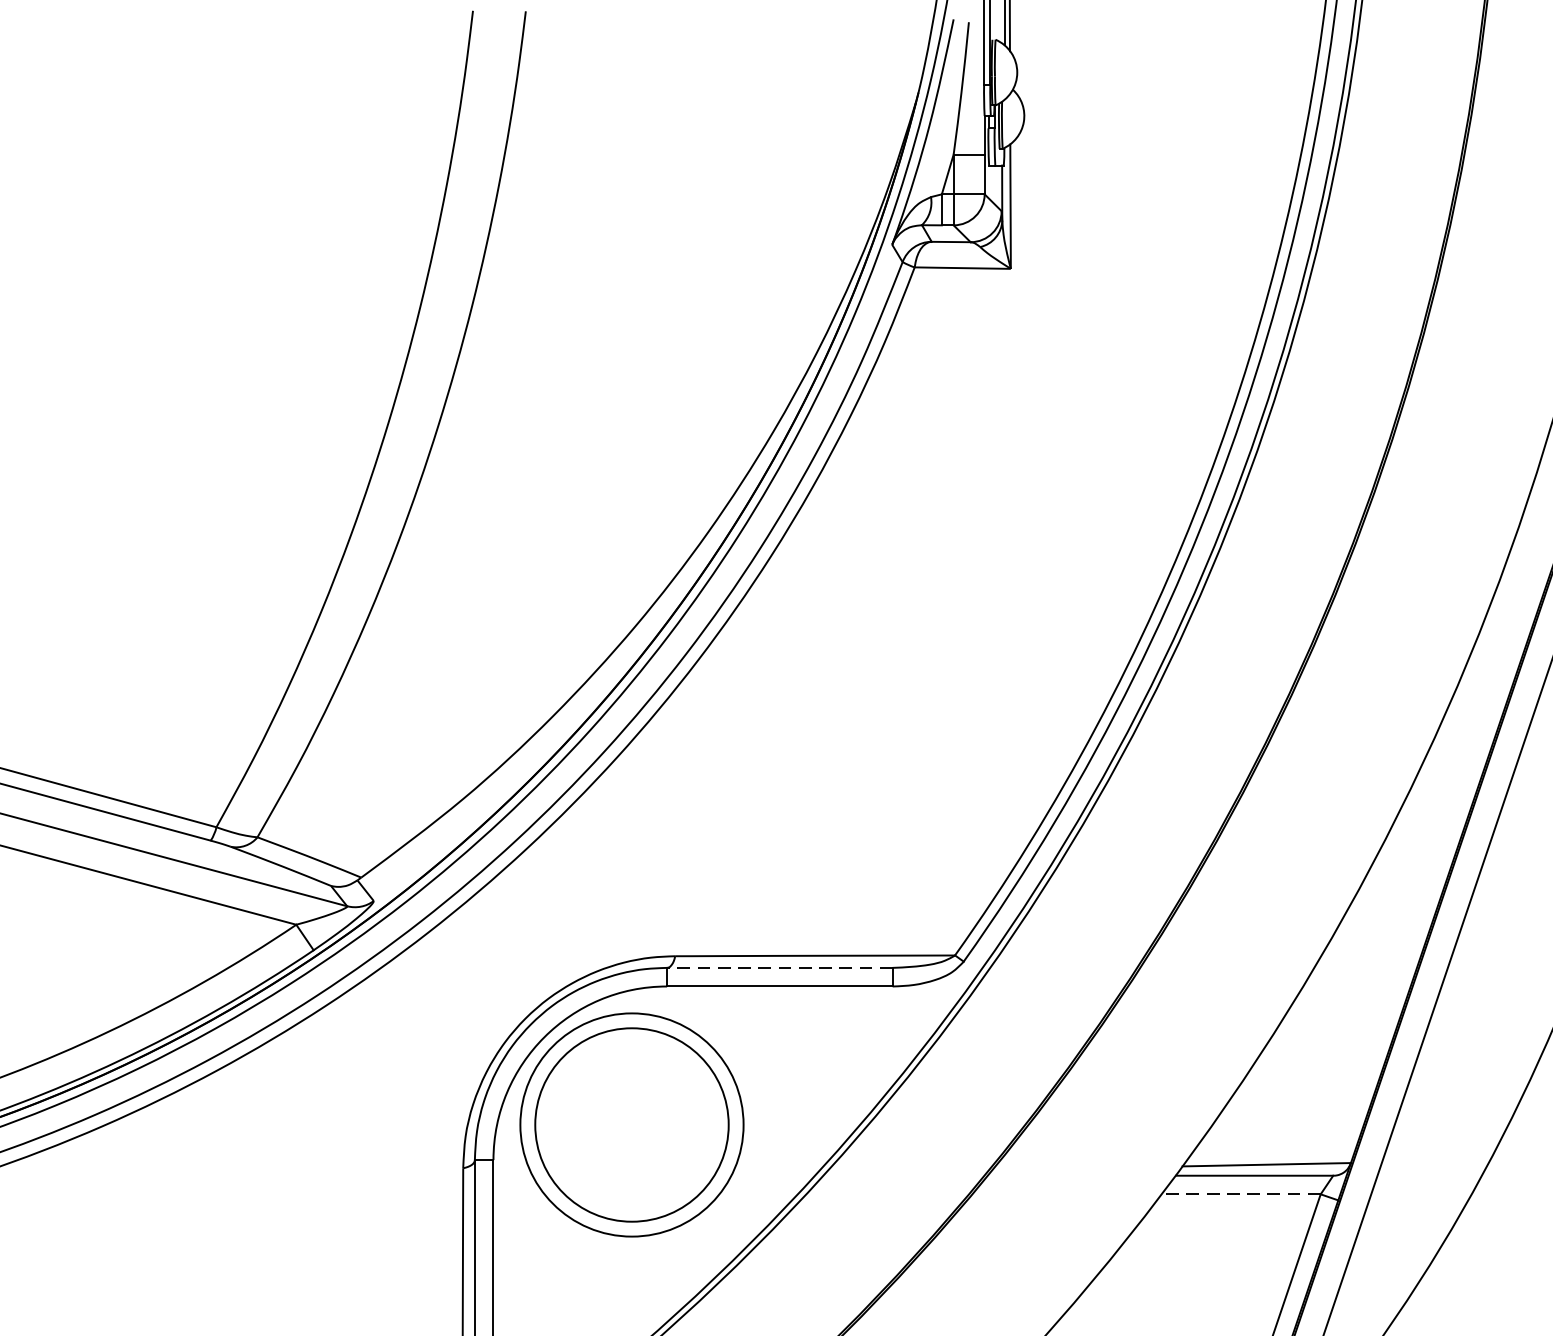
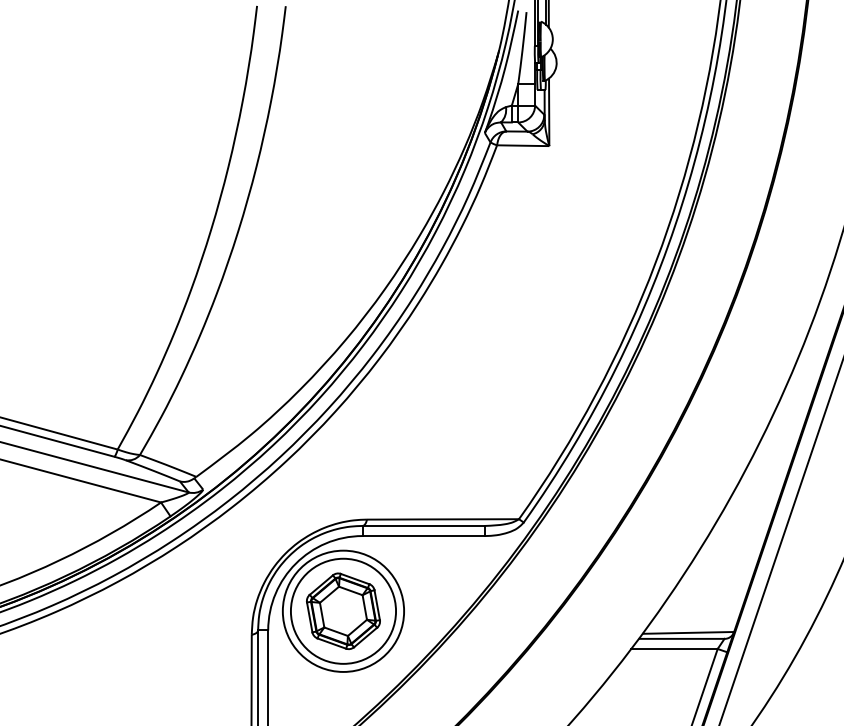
line: (779, 967) -> (423, 525), dashed -> solid
part: (632, 1123) -> (343, 610), added
line: (1239, 1193) -> (673, 648), dashed -> solid

